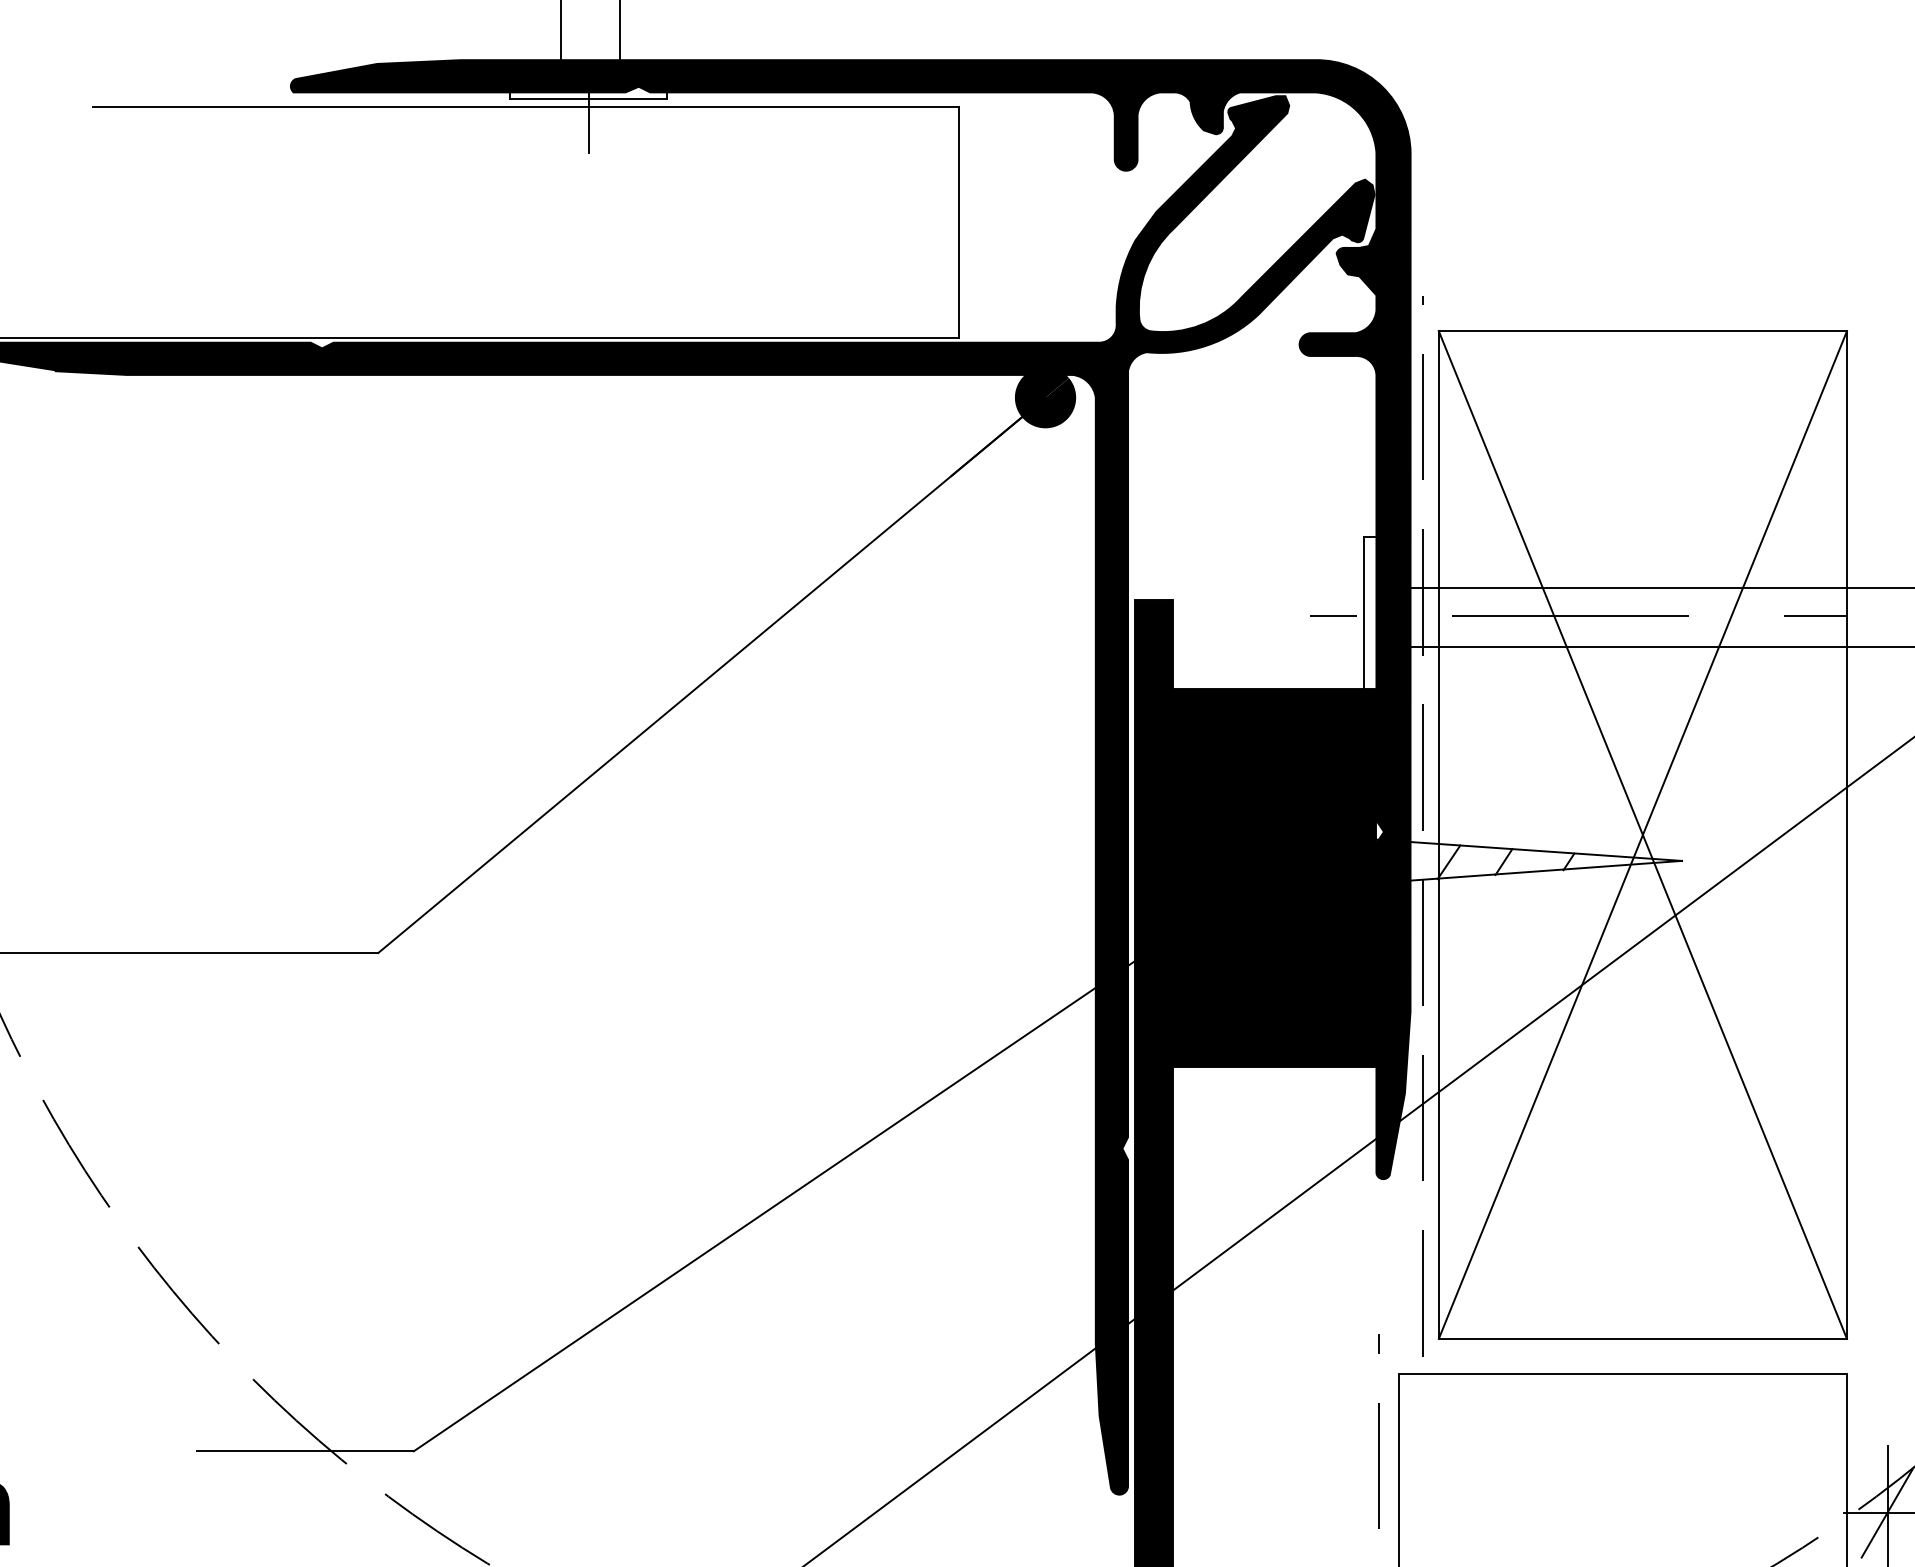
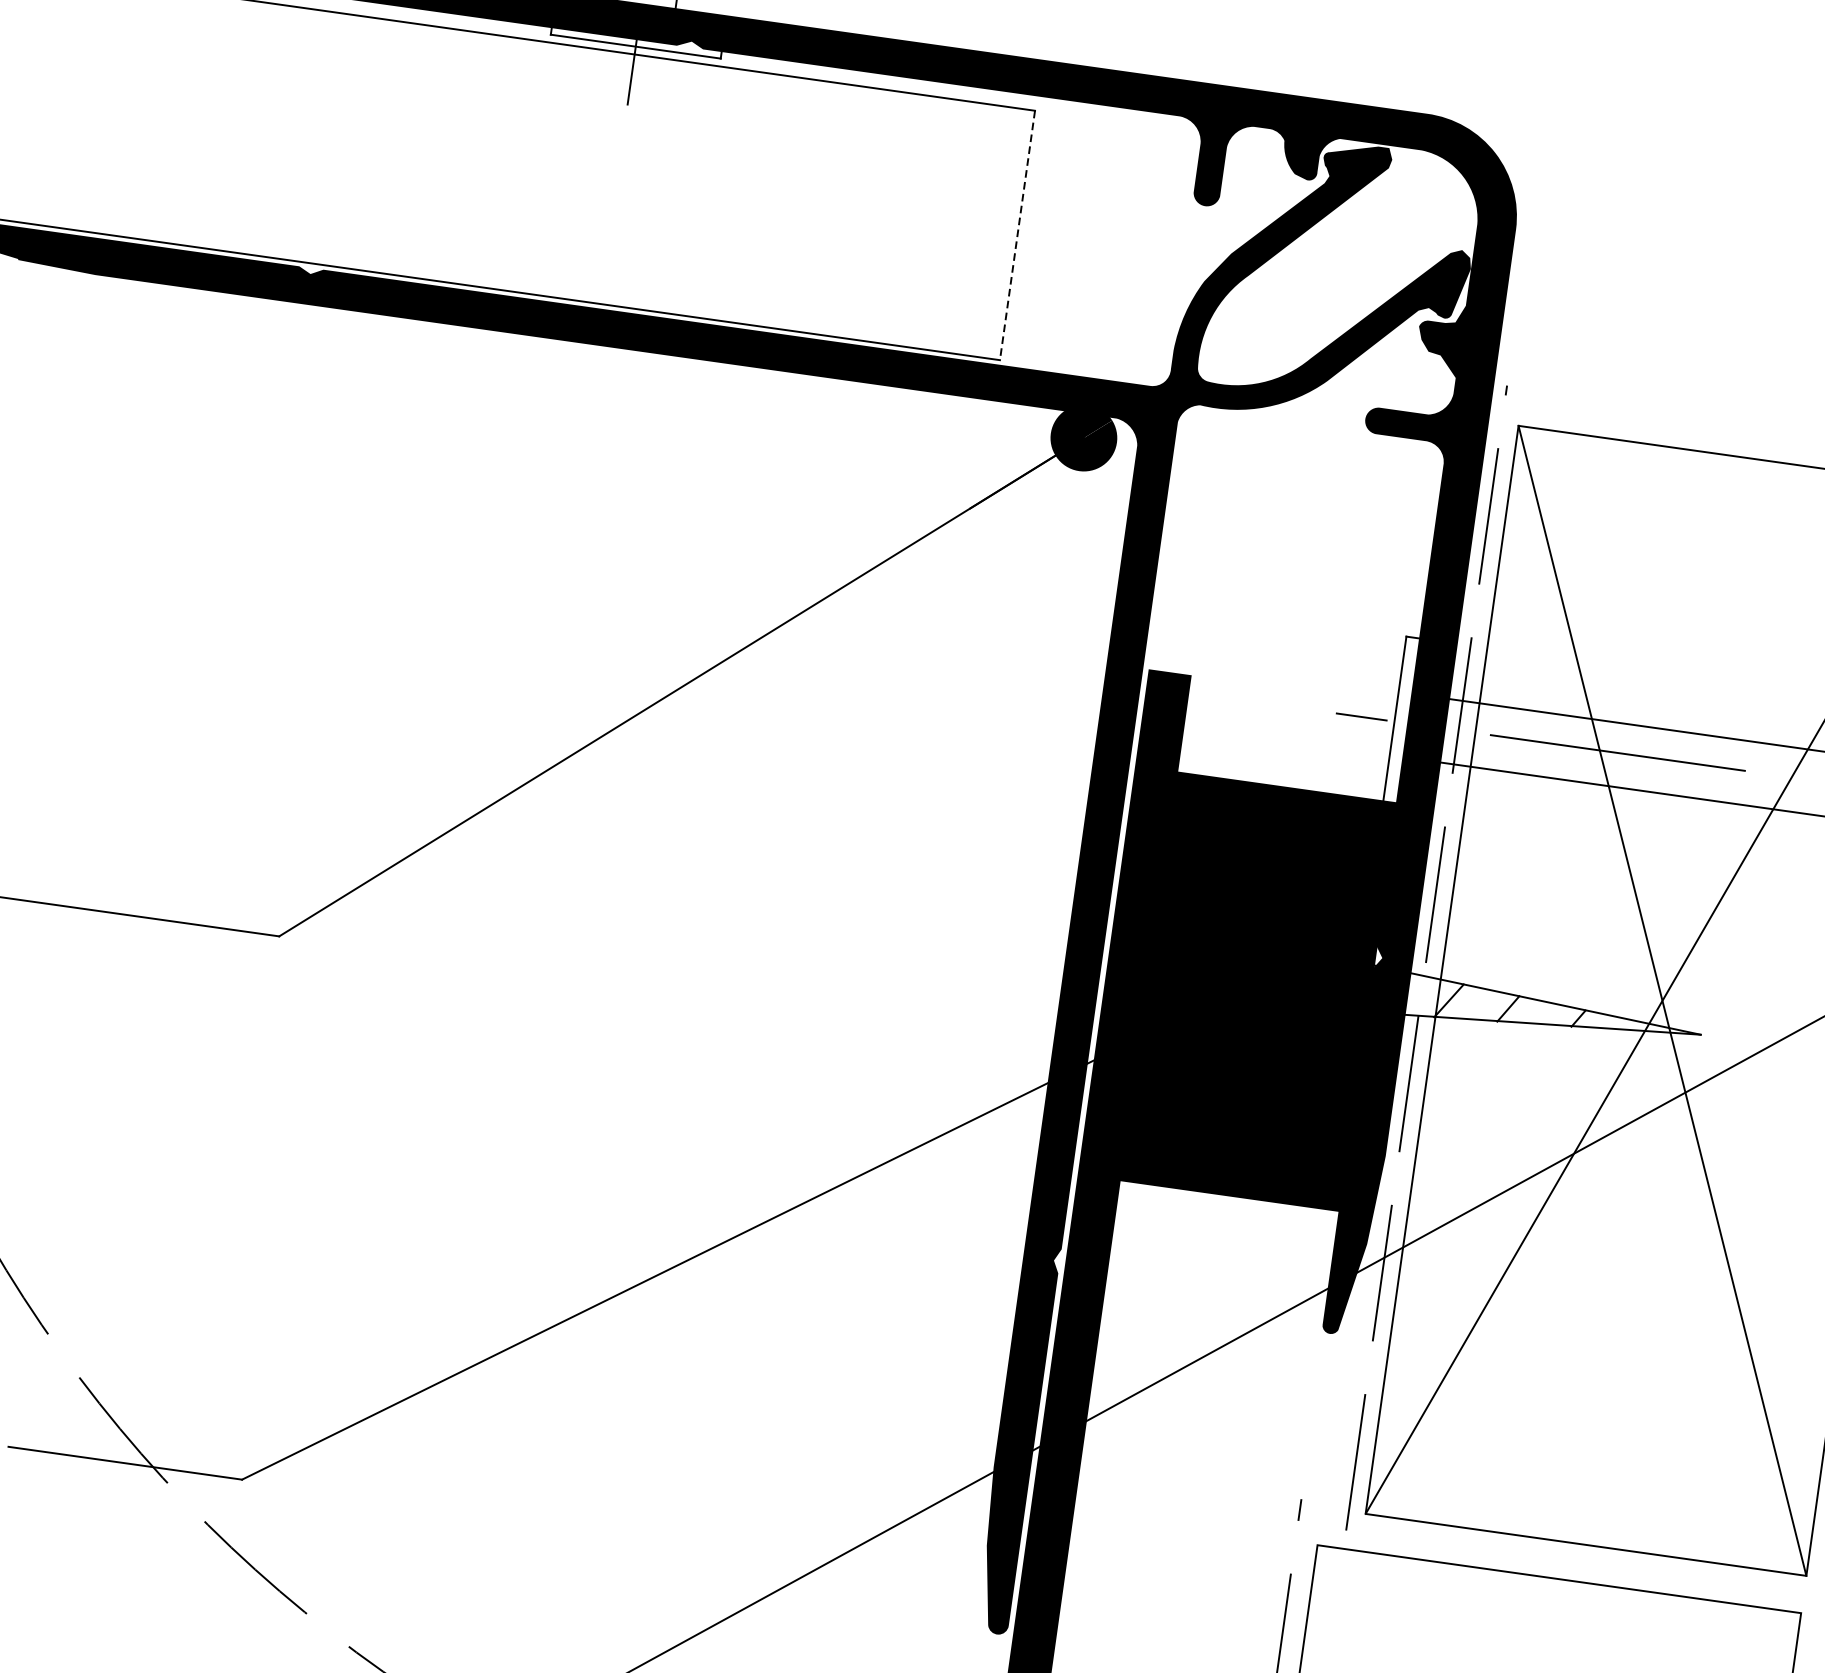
line: (959, 222) -> (1017, 235), solid -> dashed

